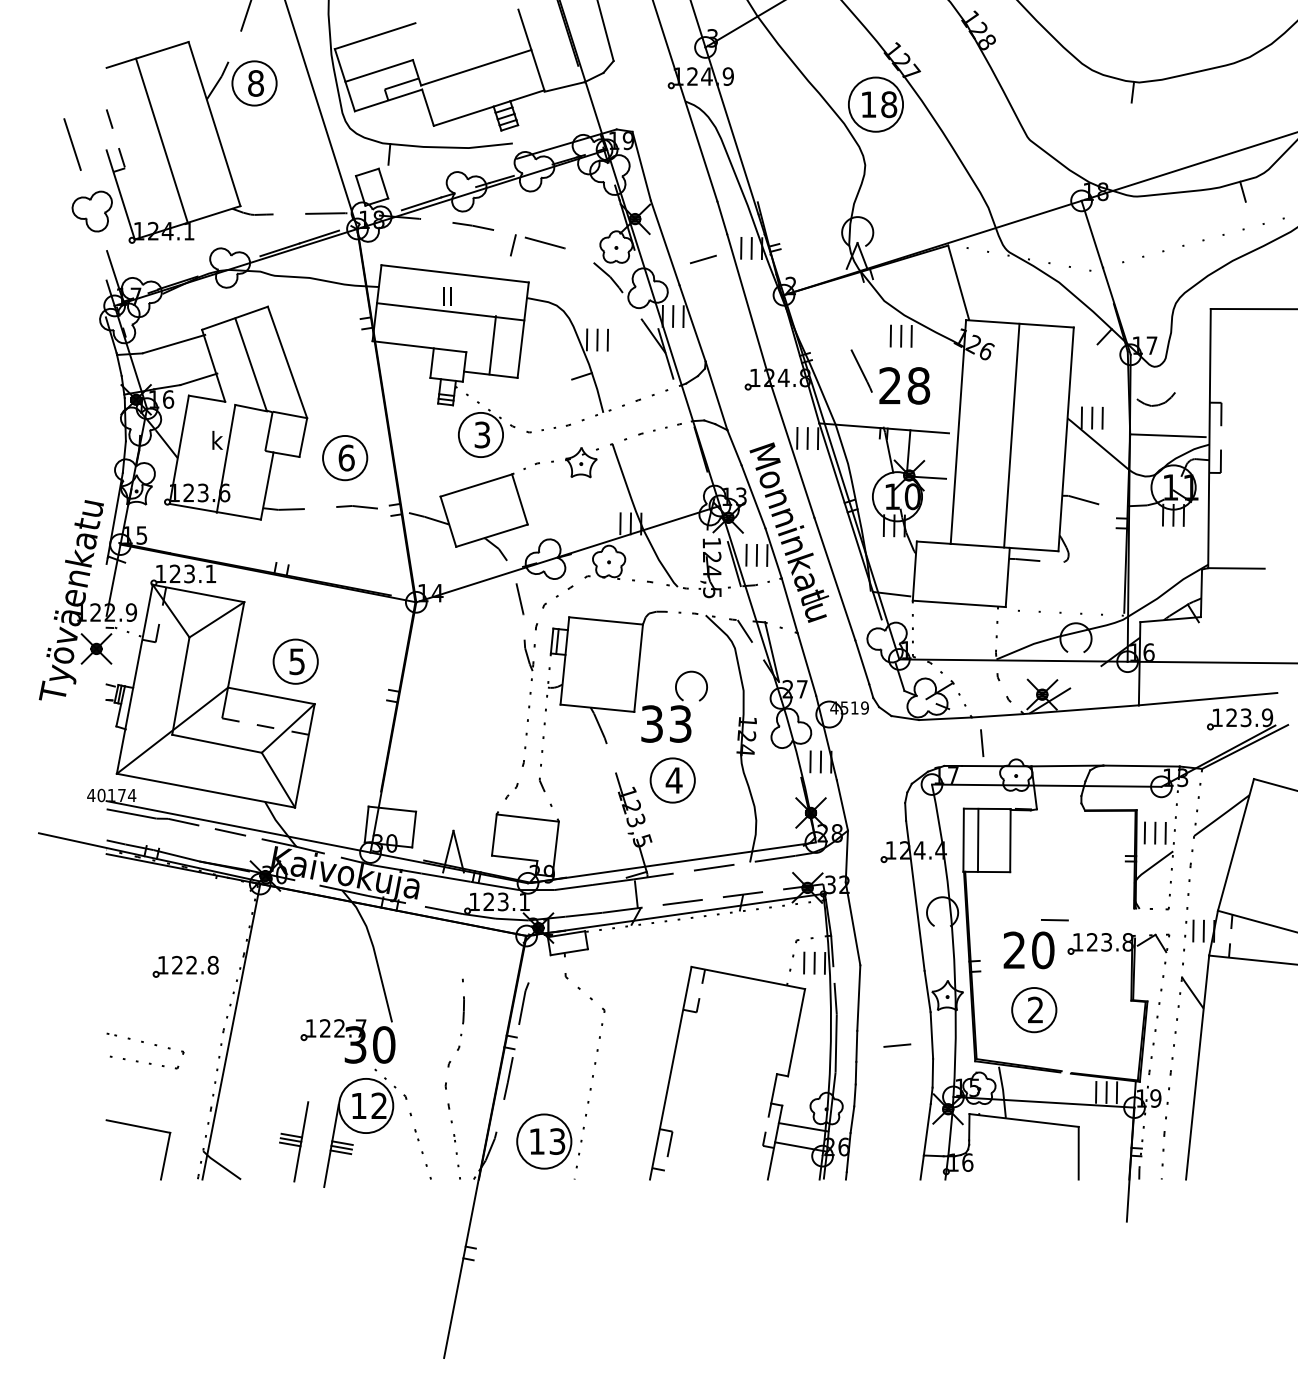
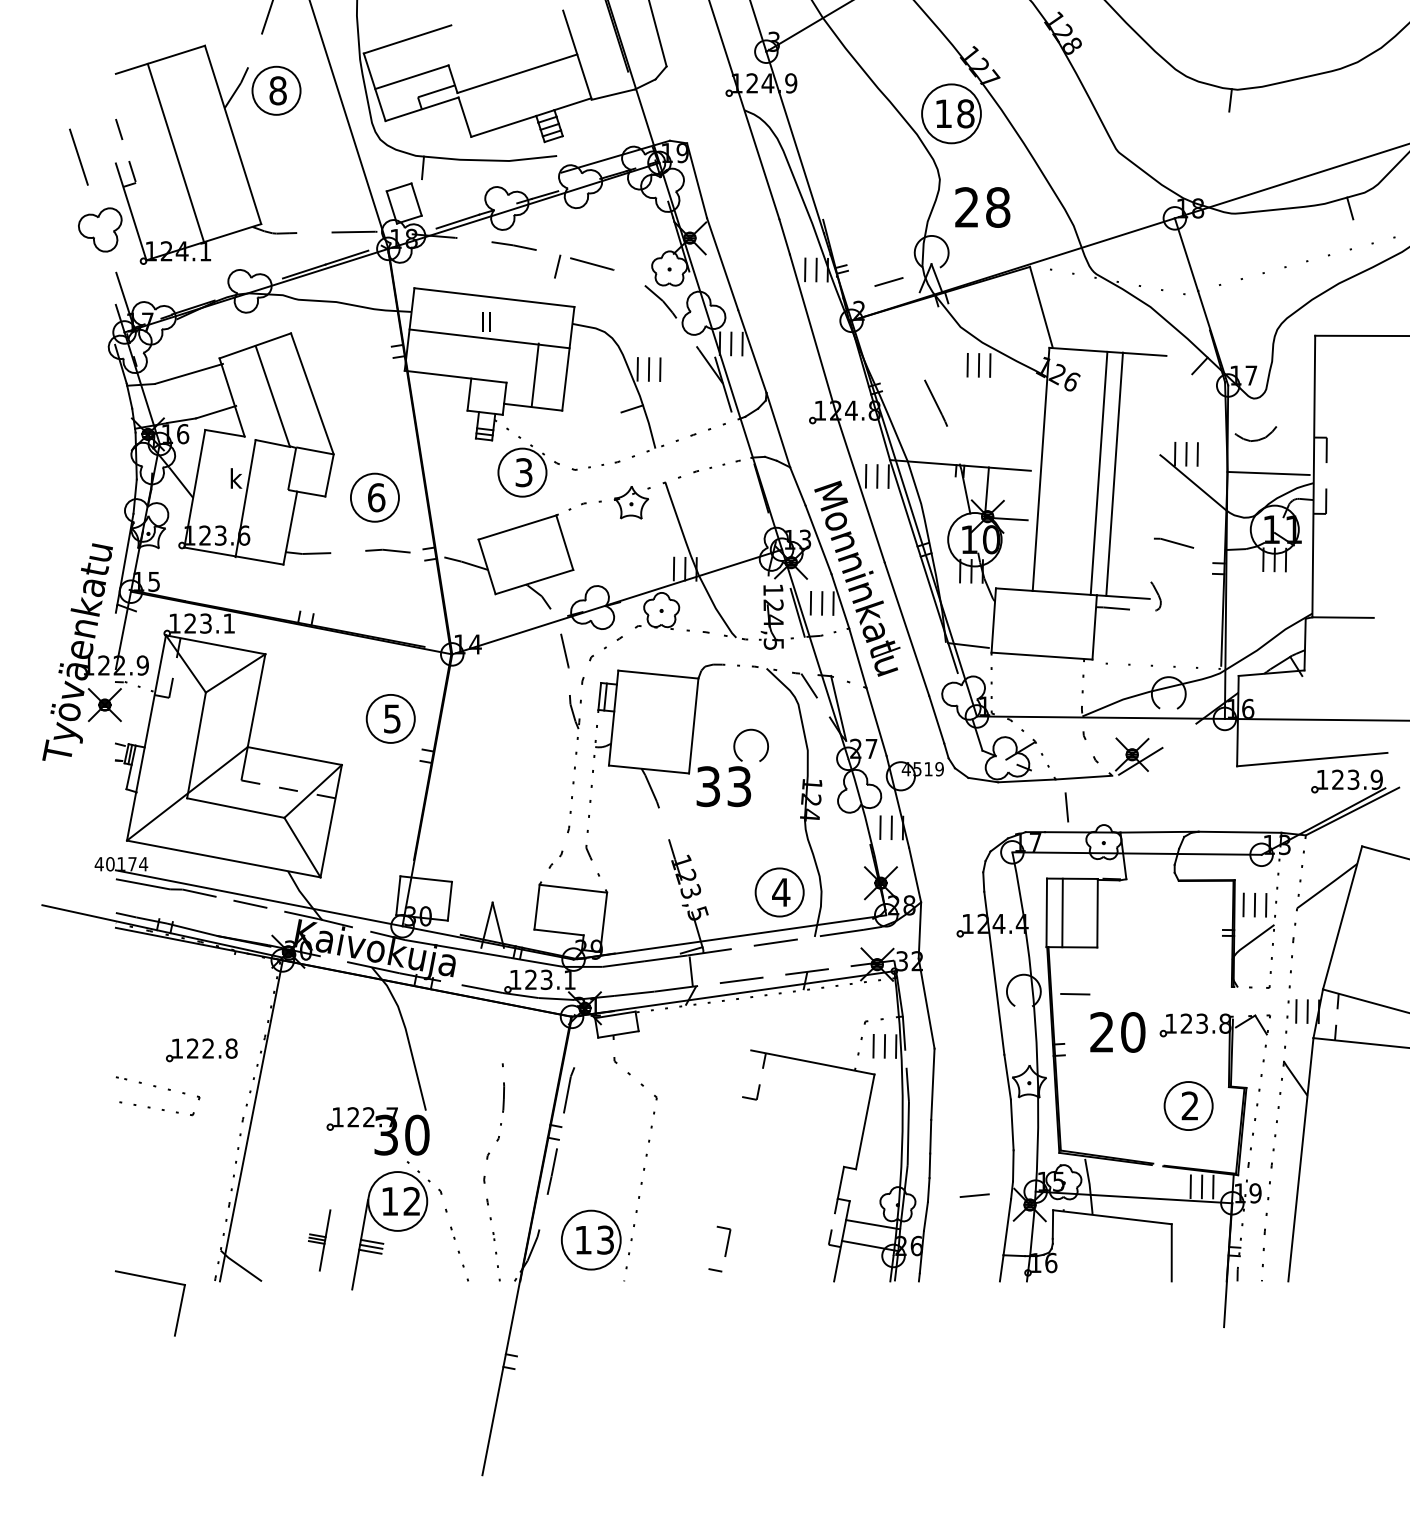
line: (703, 259) -> (889, 282), moved
text: (904, 385) -> (982, 207), moved
line: (1065, 439) -> (1113, 474), moved
part: (295, 661) -> (390, 718), moved
line: (1080, 709) -> (1173, 770), removed
part: (672, 780) -> (779, 892), moved
line: (1054, 920) -> (1074, 994), moved
part: (1034, 1010) -> (1188, 1106), moved
part: (143, 1042) -> (155, 1086), moved
line: (897, 1045) -> (974, 1195), moved
line: (670, 1072) -> (728, 1165), removed
part: (141, 1128) -> (153, 1280), moved
part: (294, 1141) -> (319, 1240), size x0.7

